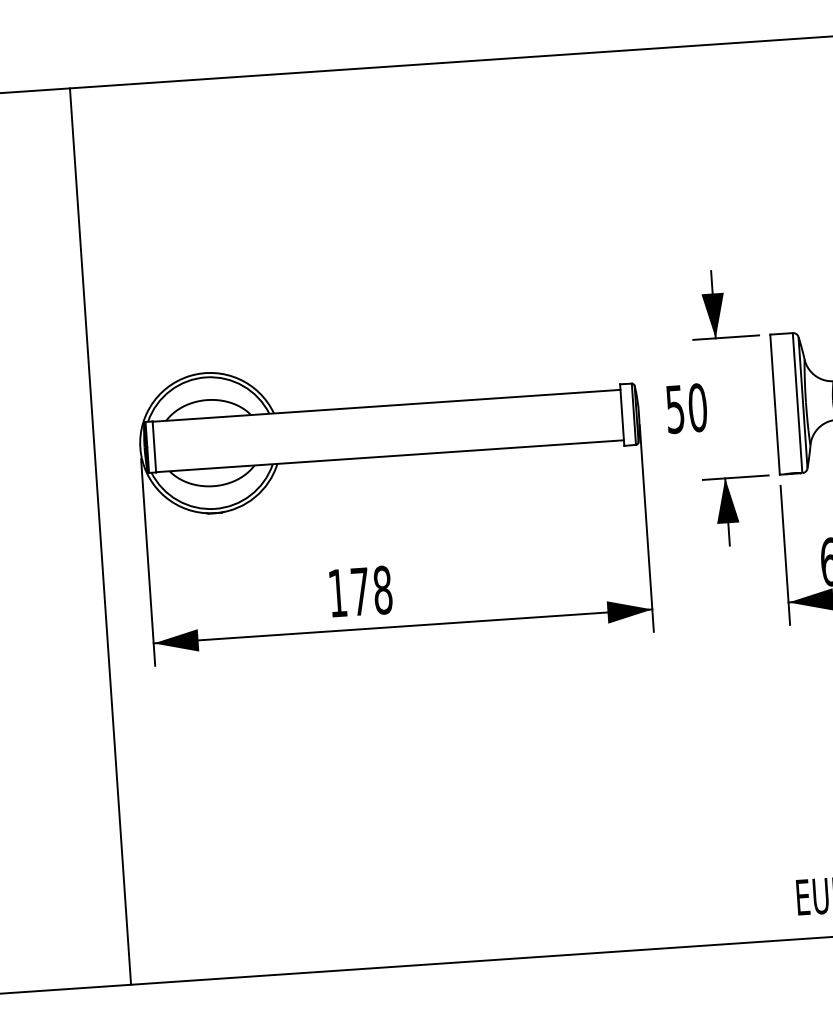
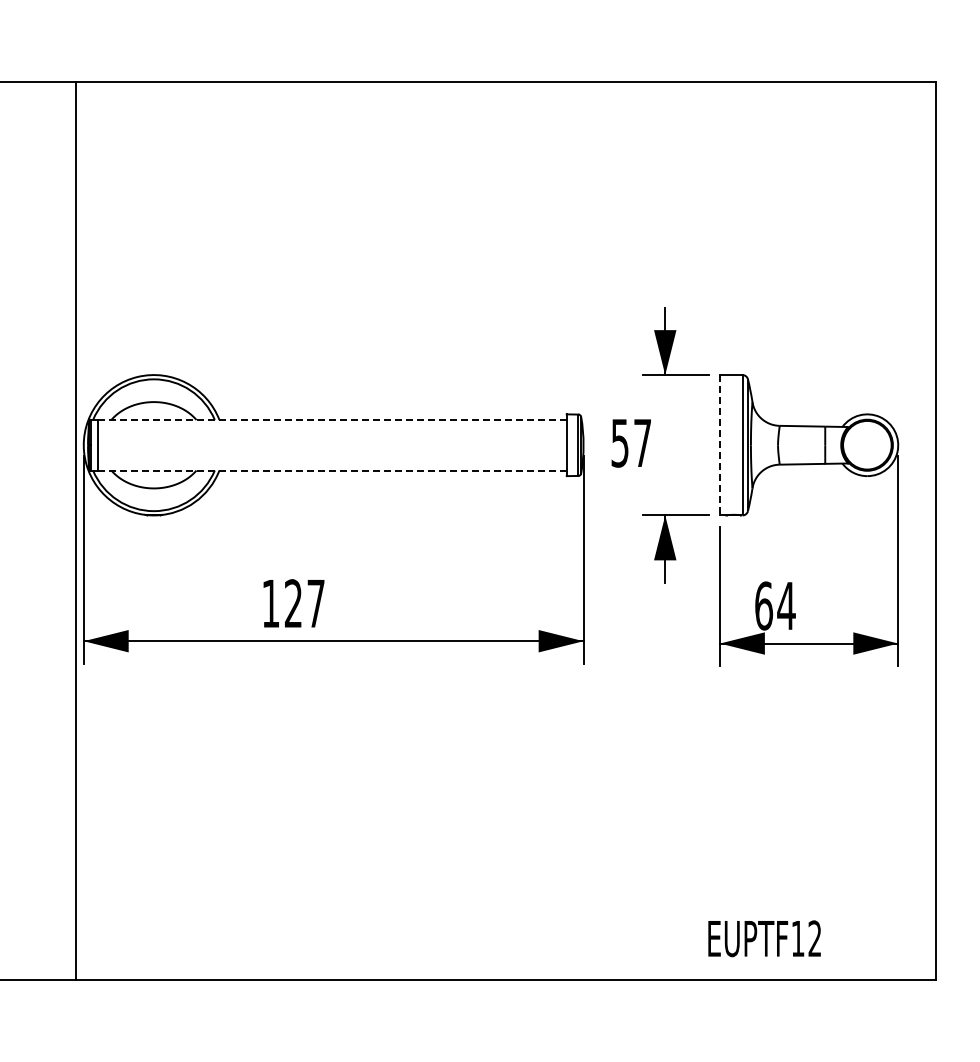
line: (774, 404) -> (719, 445), solid -> dashed
line: (385, 405) -> (331, 419), solid -> dashed
text: (697, 407) -> (642, 442), 50 -> 57
line: (390, 456) -> (332, 470), solid -> dashed
line: (99, 536) -> (75, 530), moved
text: (371, 590) -> (304, 603), 178 -> 127

